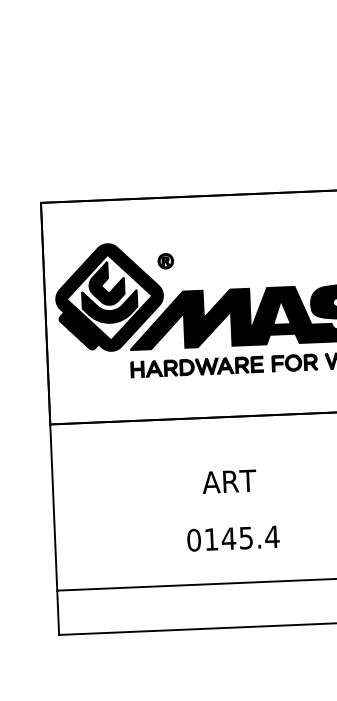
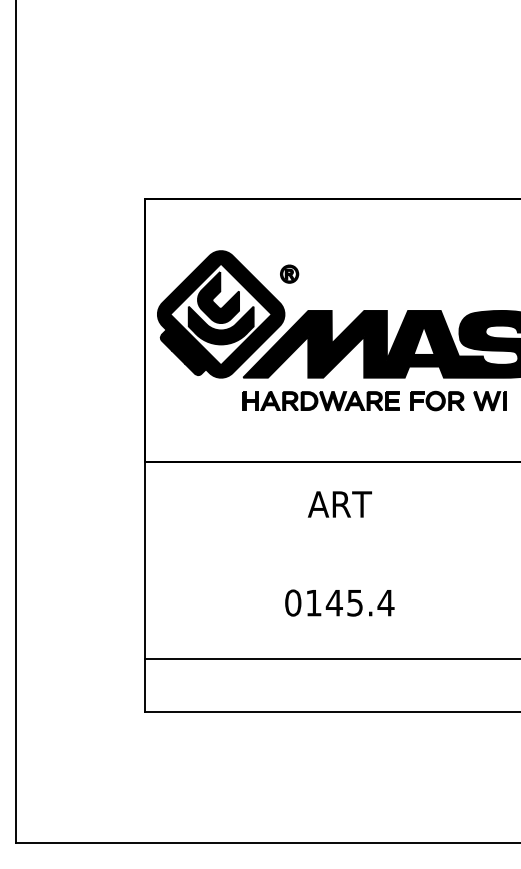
text: (229, 481) -> (339, 504), moved
text: (233, 538) -> (339, 602), moved

